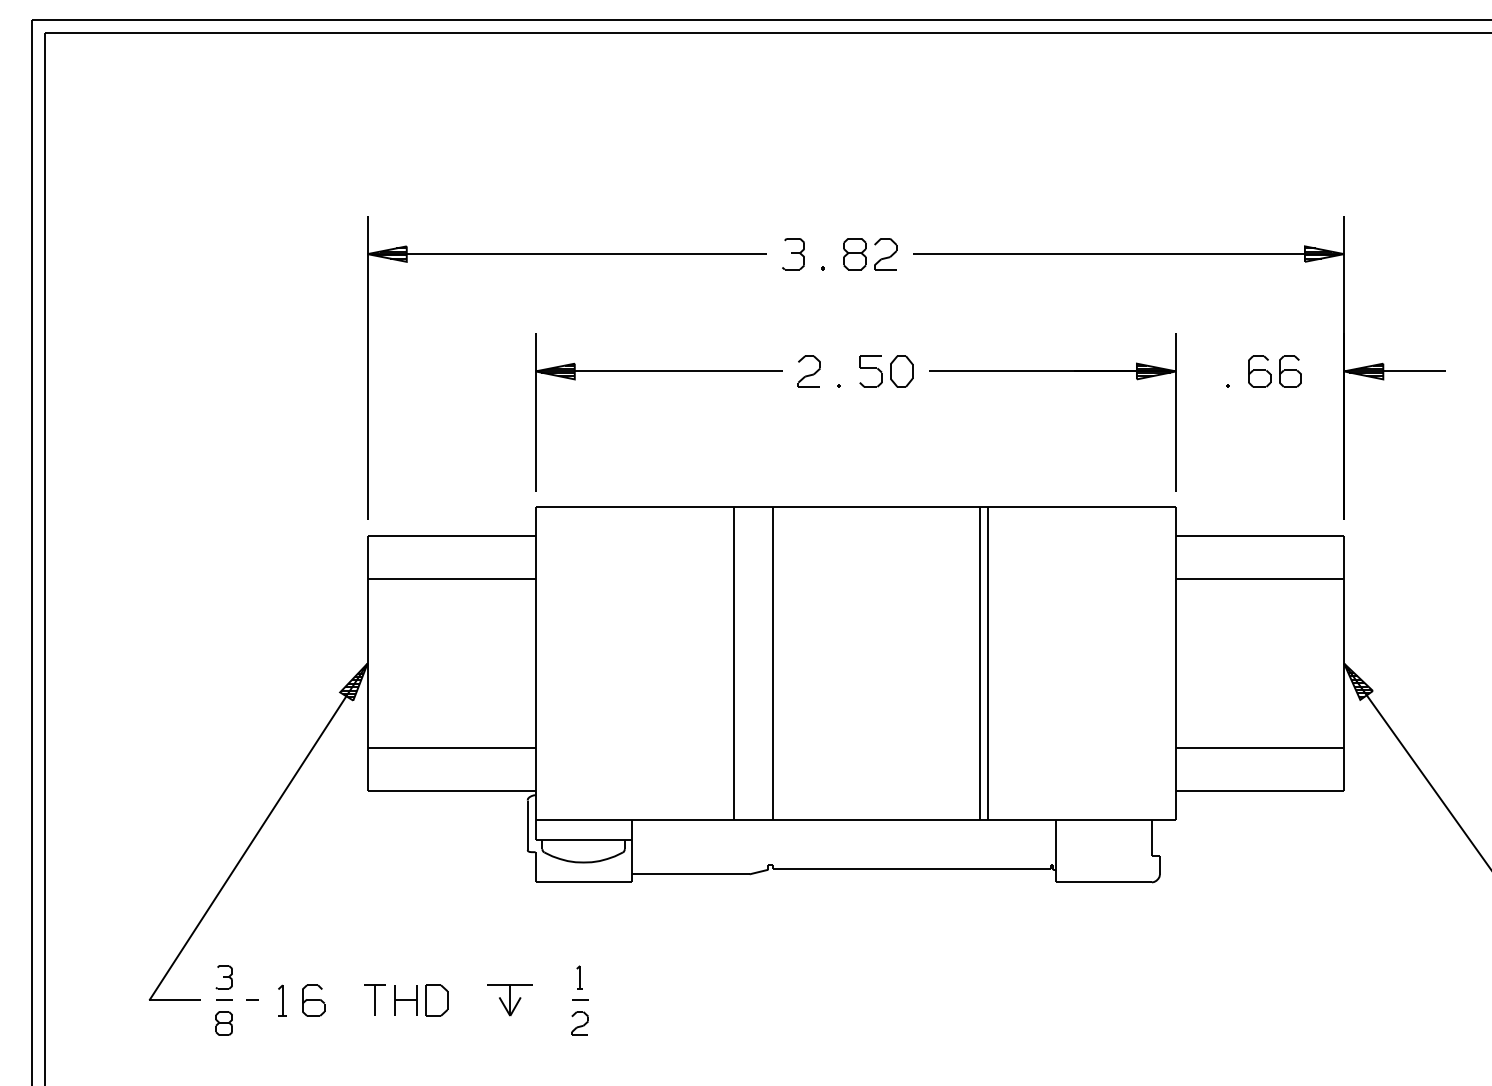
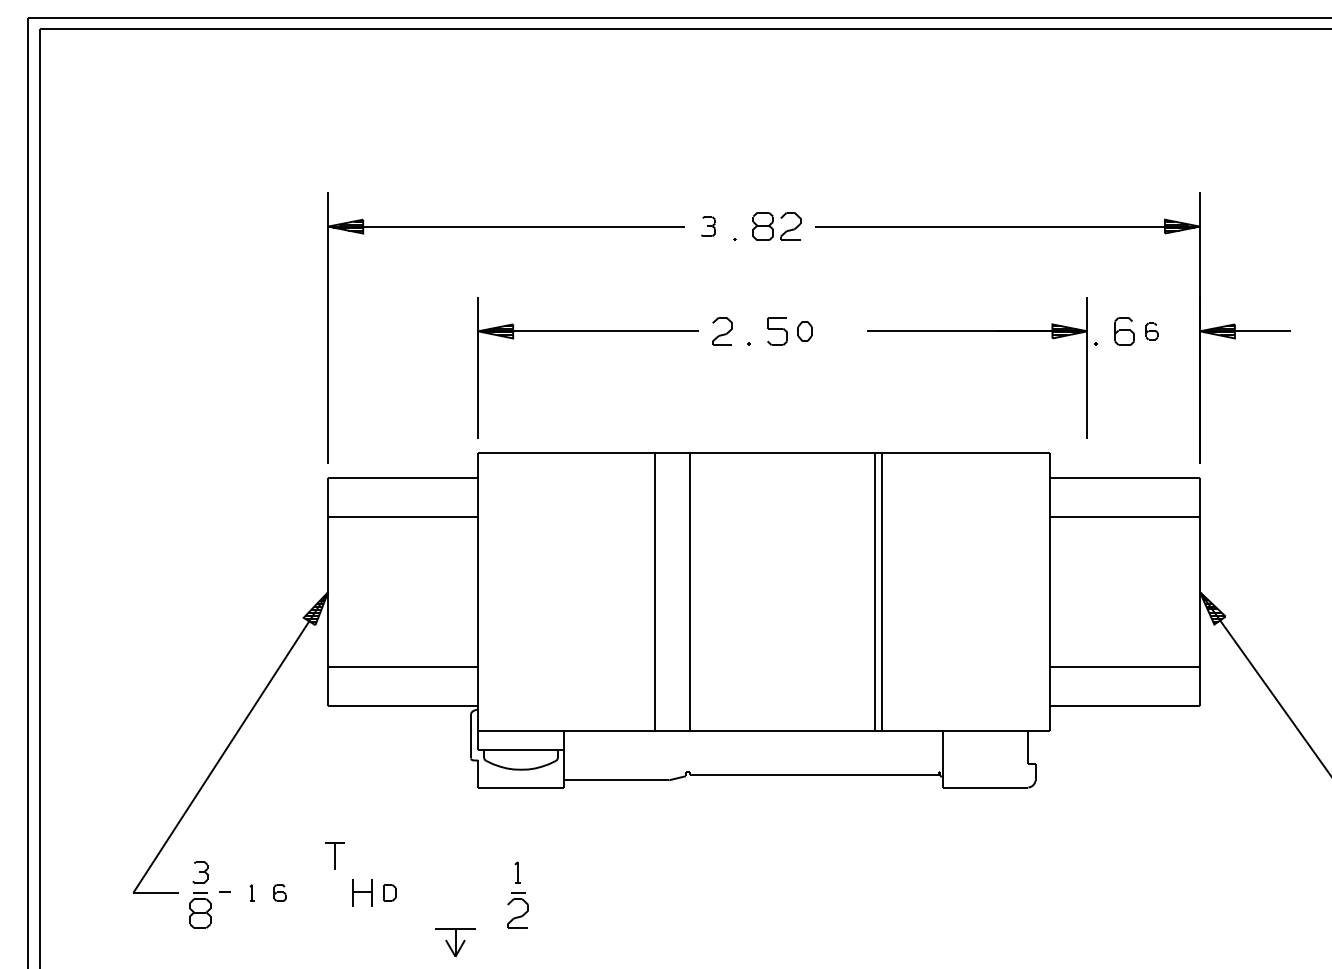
part: (793, 254) -> (708, 226), size x0.7
part: (901, 371) -> (804, 331), size x0.7
part: (1052, 371) -> (977, 331), moved
part: (1290, 371) -> (1152, 331), size x0.6
part: (374, 999) -> (334, 855), moved
part: (282, 1000) -> (252, 892), size x0.6
part: (313, 1000) -> (279, 892), size x0.6
part: (436, 1000) -> (389, 892), size x0.6
part: (509, 1000) -> (454, 942), moved
part: (223, 1023) -> (199, 913), size x1.4
part: (579, 1023) -> (517, 913), size x1.4

